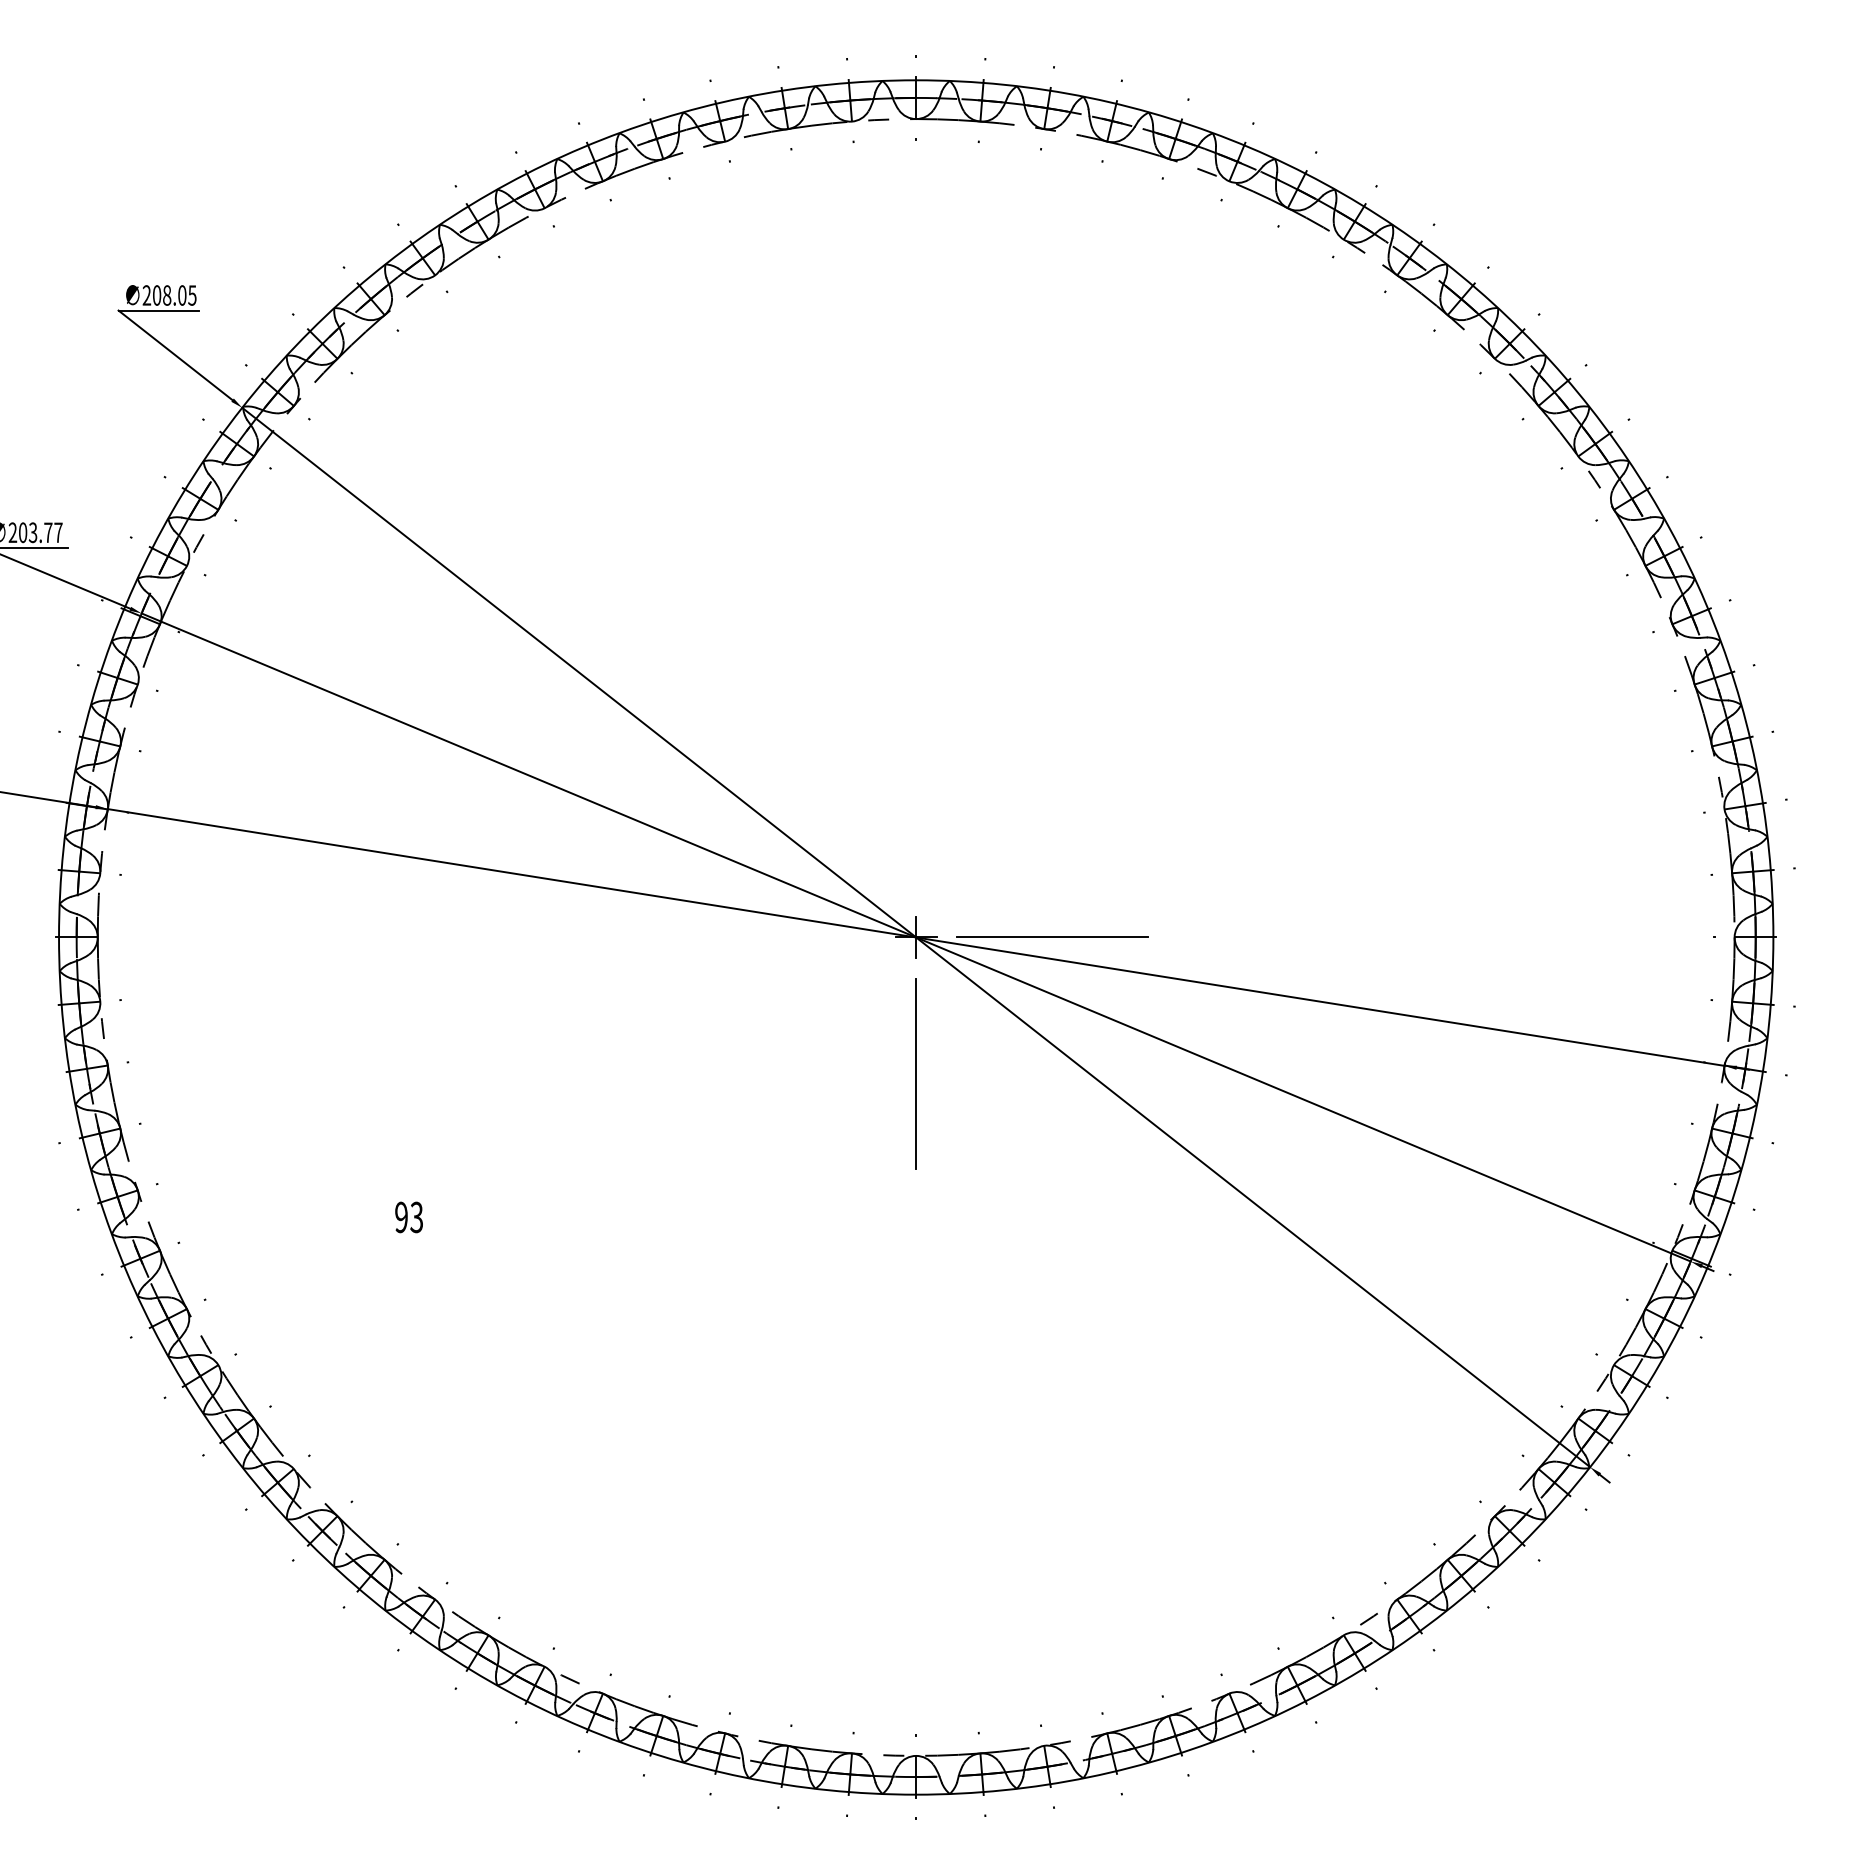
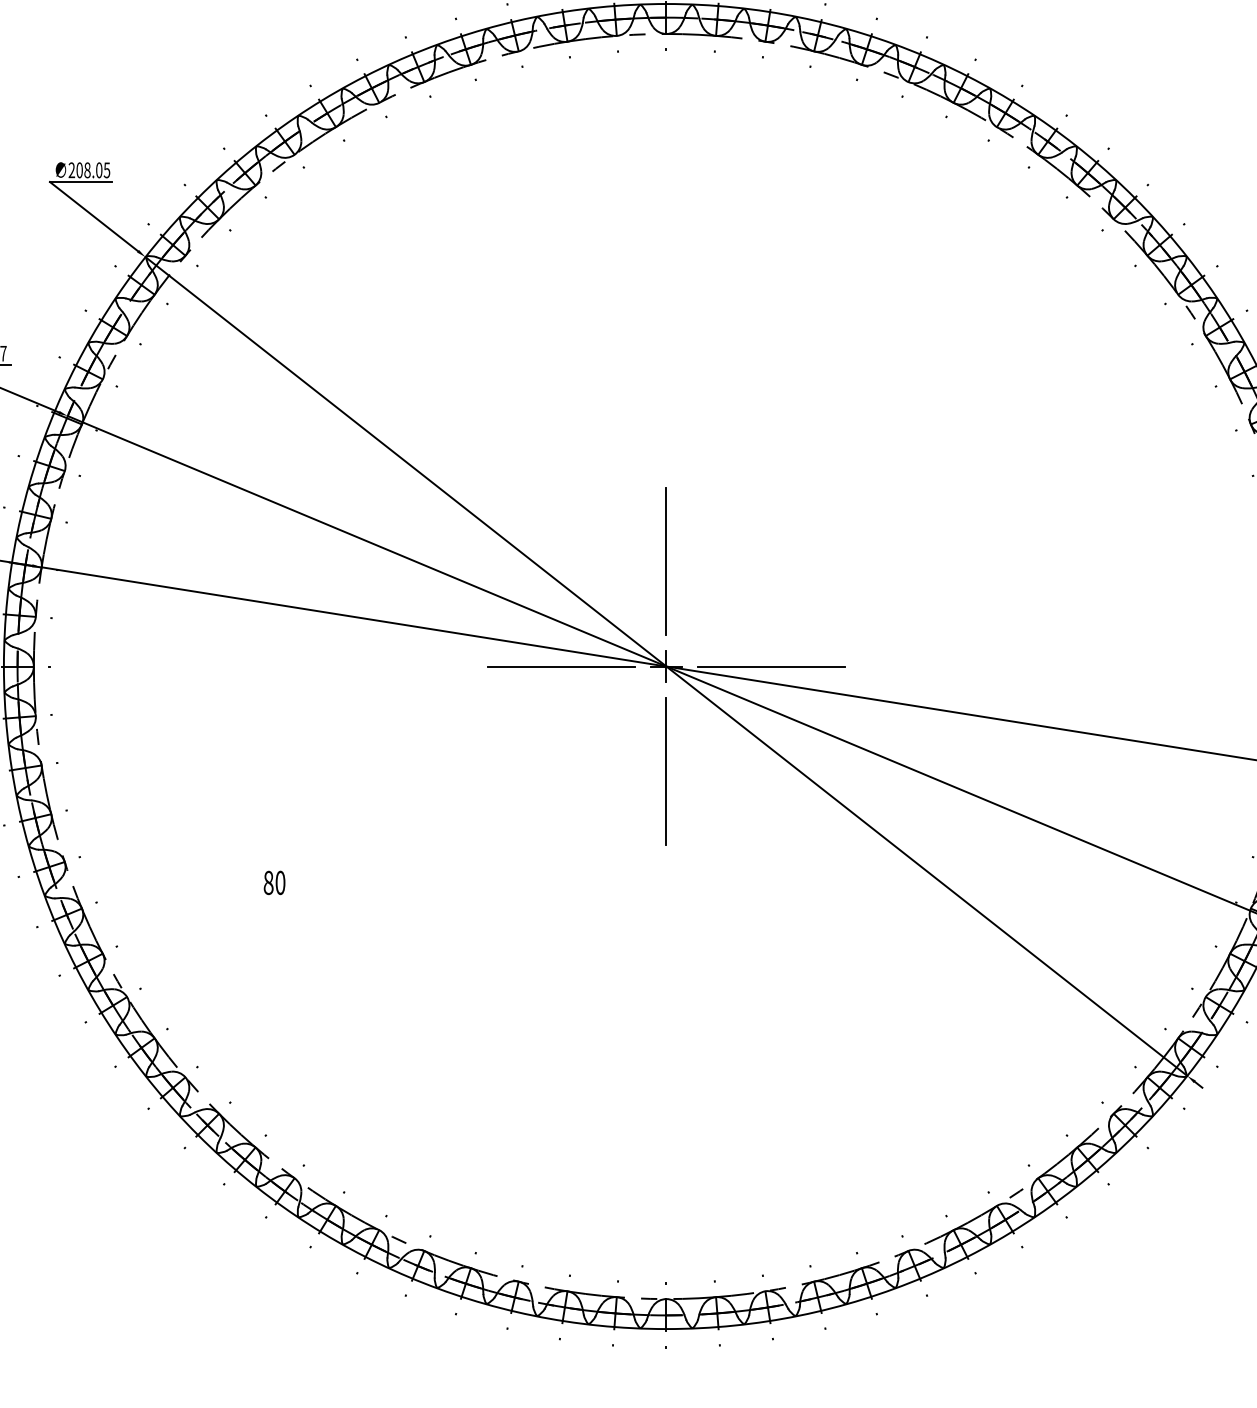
line: (916, 801) -> (666, 561), added
line: (779, 937) -> (560, 666), added
text: (409, 1217) -> (274, 882), 93 -> 80

